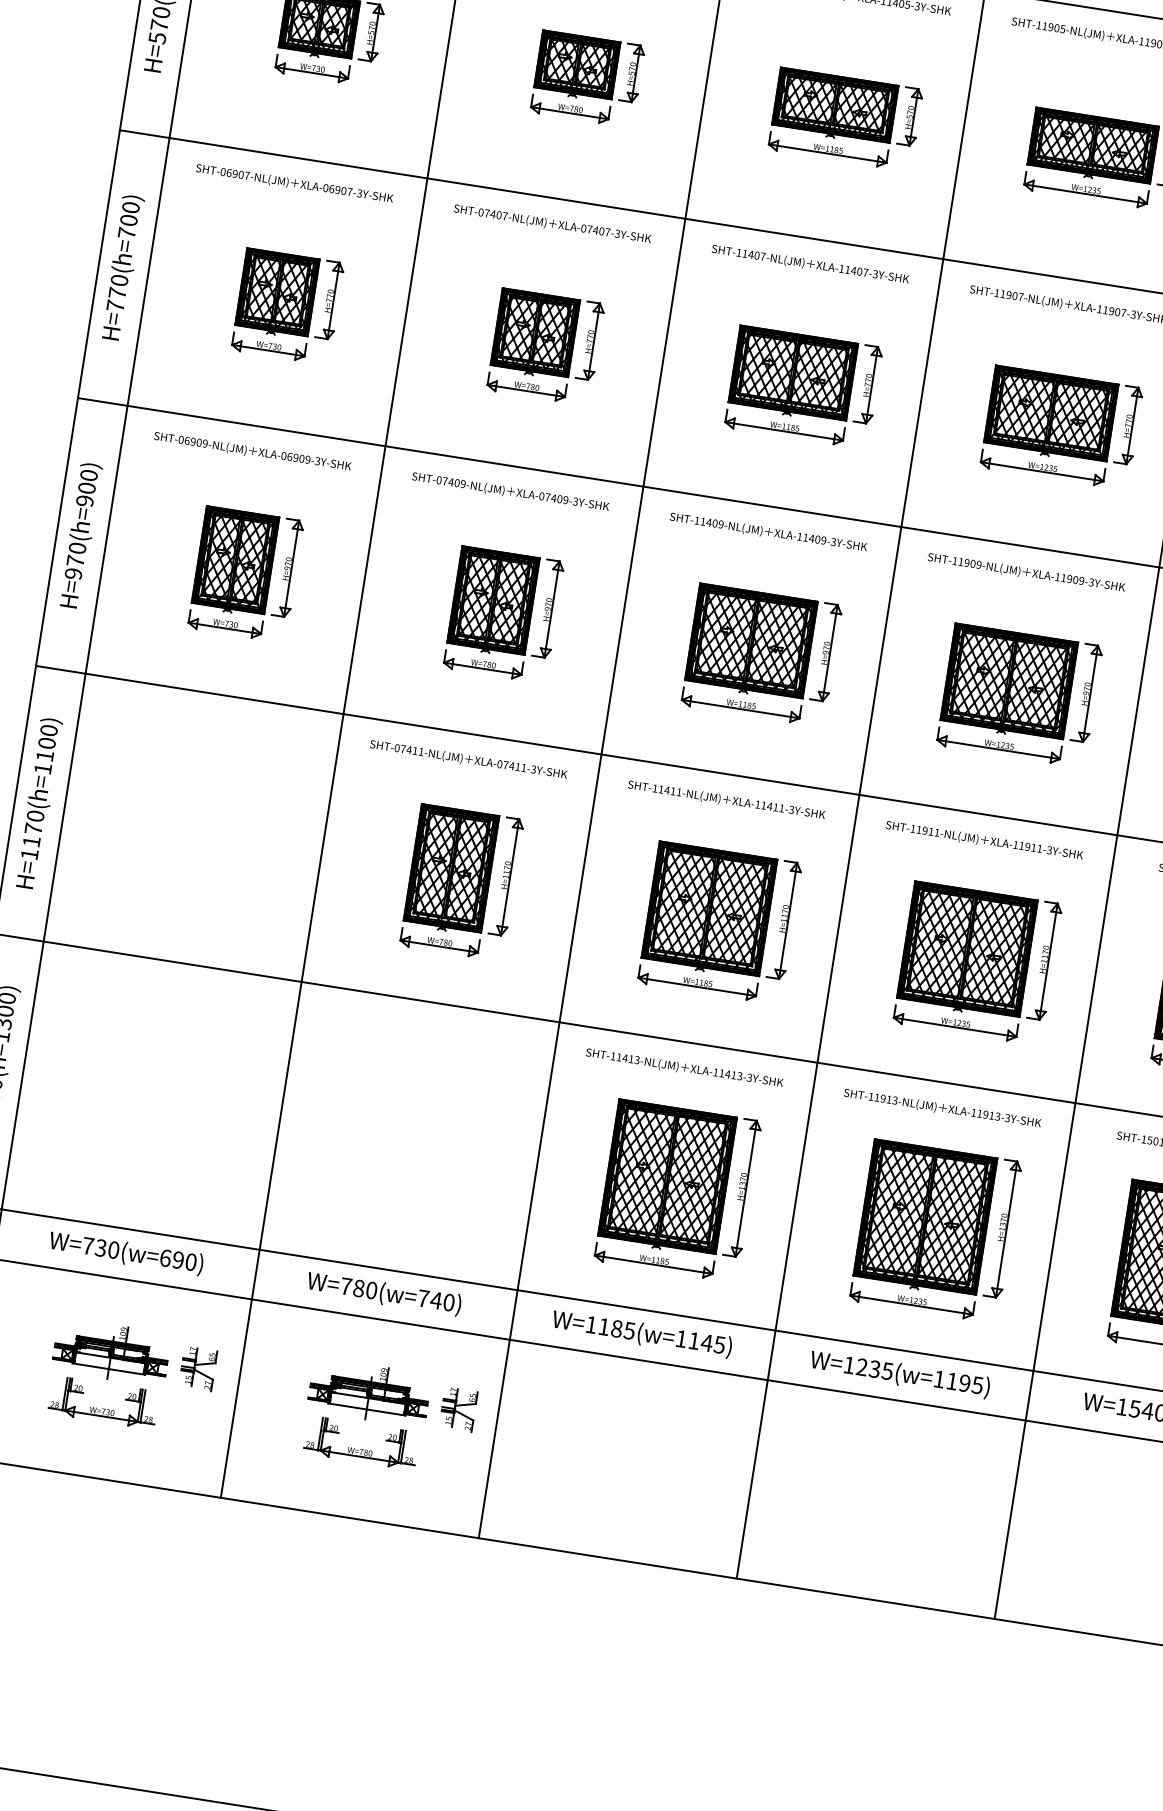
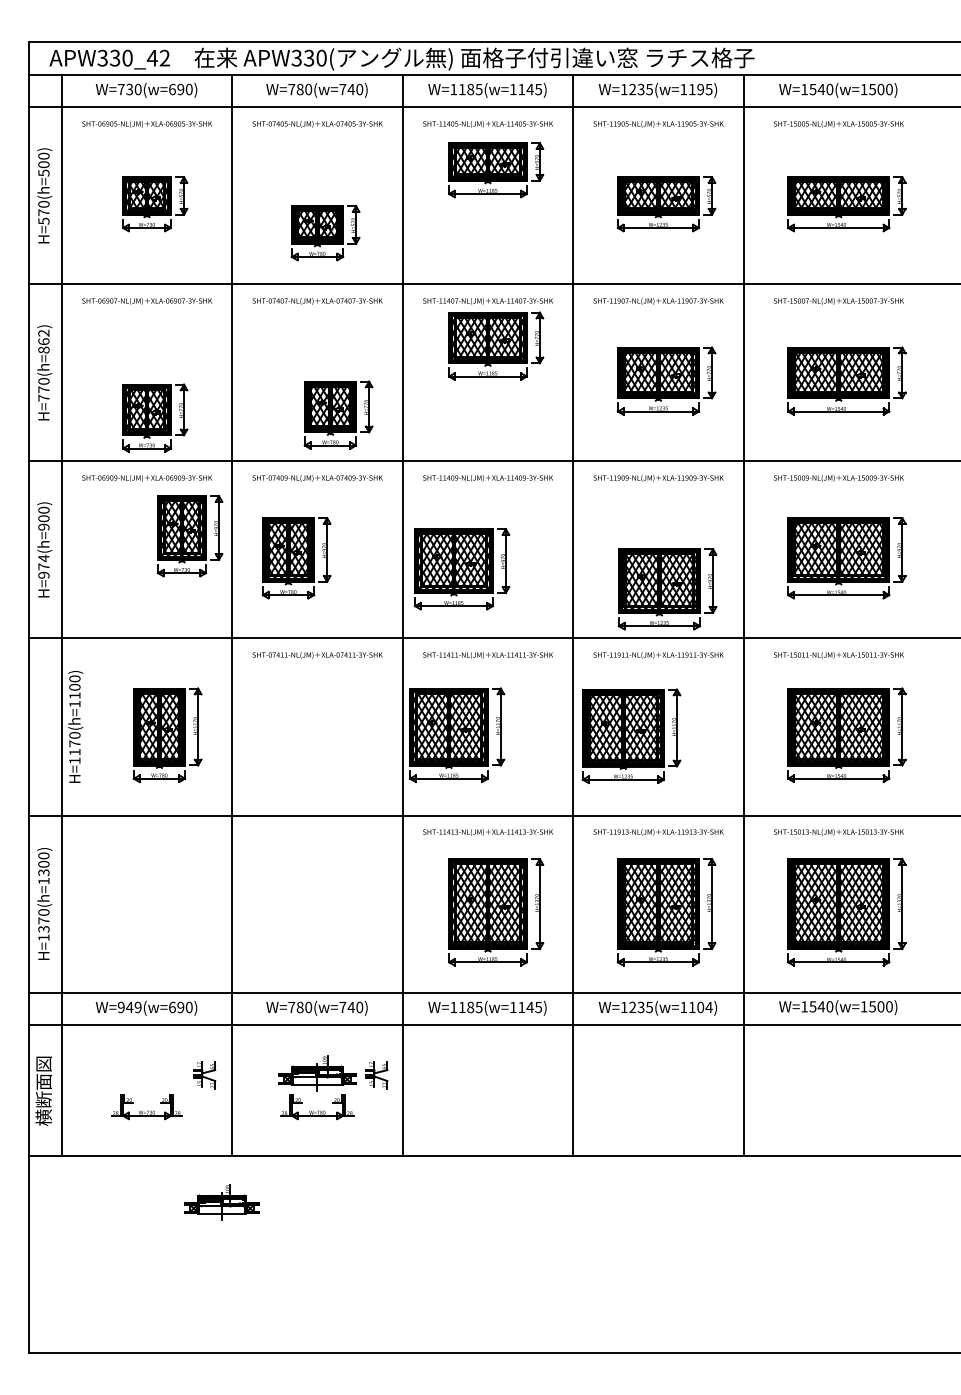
part: (587, 79) -> (325, 233), moved
part: (846, 120) -> (496, 170), moved
text: (128, 220) -> (43, 341), H=770(h=700) -> H=770(h=862)
part: (288, 305) -> (155, 417), moved
part: (545, 345) -> (338, 414), moved
part: (804, 386) -> (496, 345), moved
text: (76, 548) -> (43, 558), H=970(h=900) -> H=974(h=900)
part: (246, 574) -> (190, 536), moved
part: (503, 615) -> (296, 558), moved
part: (762, 655) -> (462, 569), moved
part: (1019, 695) -> (667, 589), moved
text: (38, 802) -> (75, 726), moved
part: (461, 881) -> (167, 734), moved
part: (720, 921) -> (457, 734), moved
part: (977, 962) -> (631, 735), moved
text: (100, 1248) -> (129, 1007), W=730(w=690) -> W=949(w=690)
part: (110, 1351) -> (221, 1202), moved
text: (970, 1384) -> (704, 1007), W=1235(w=1195) -> W=1235(w=1104)

